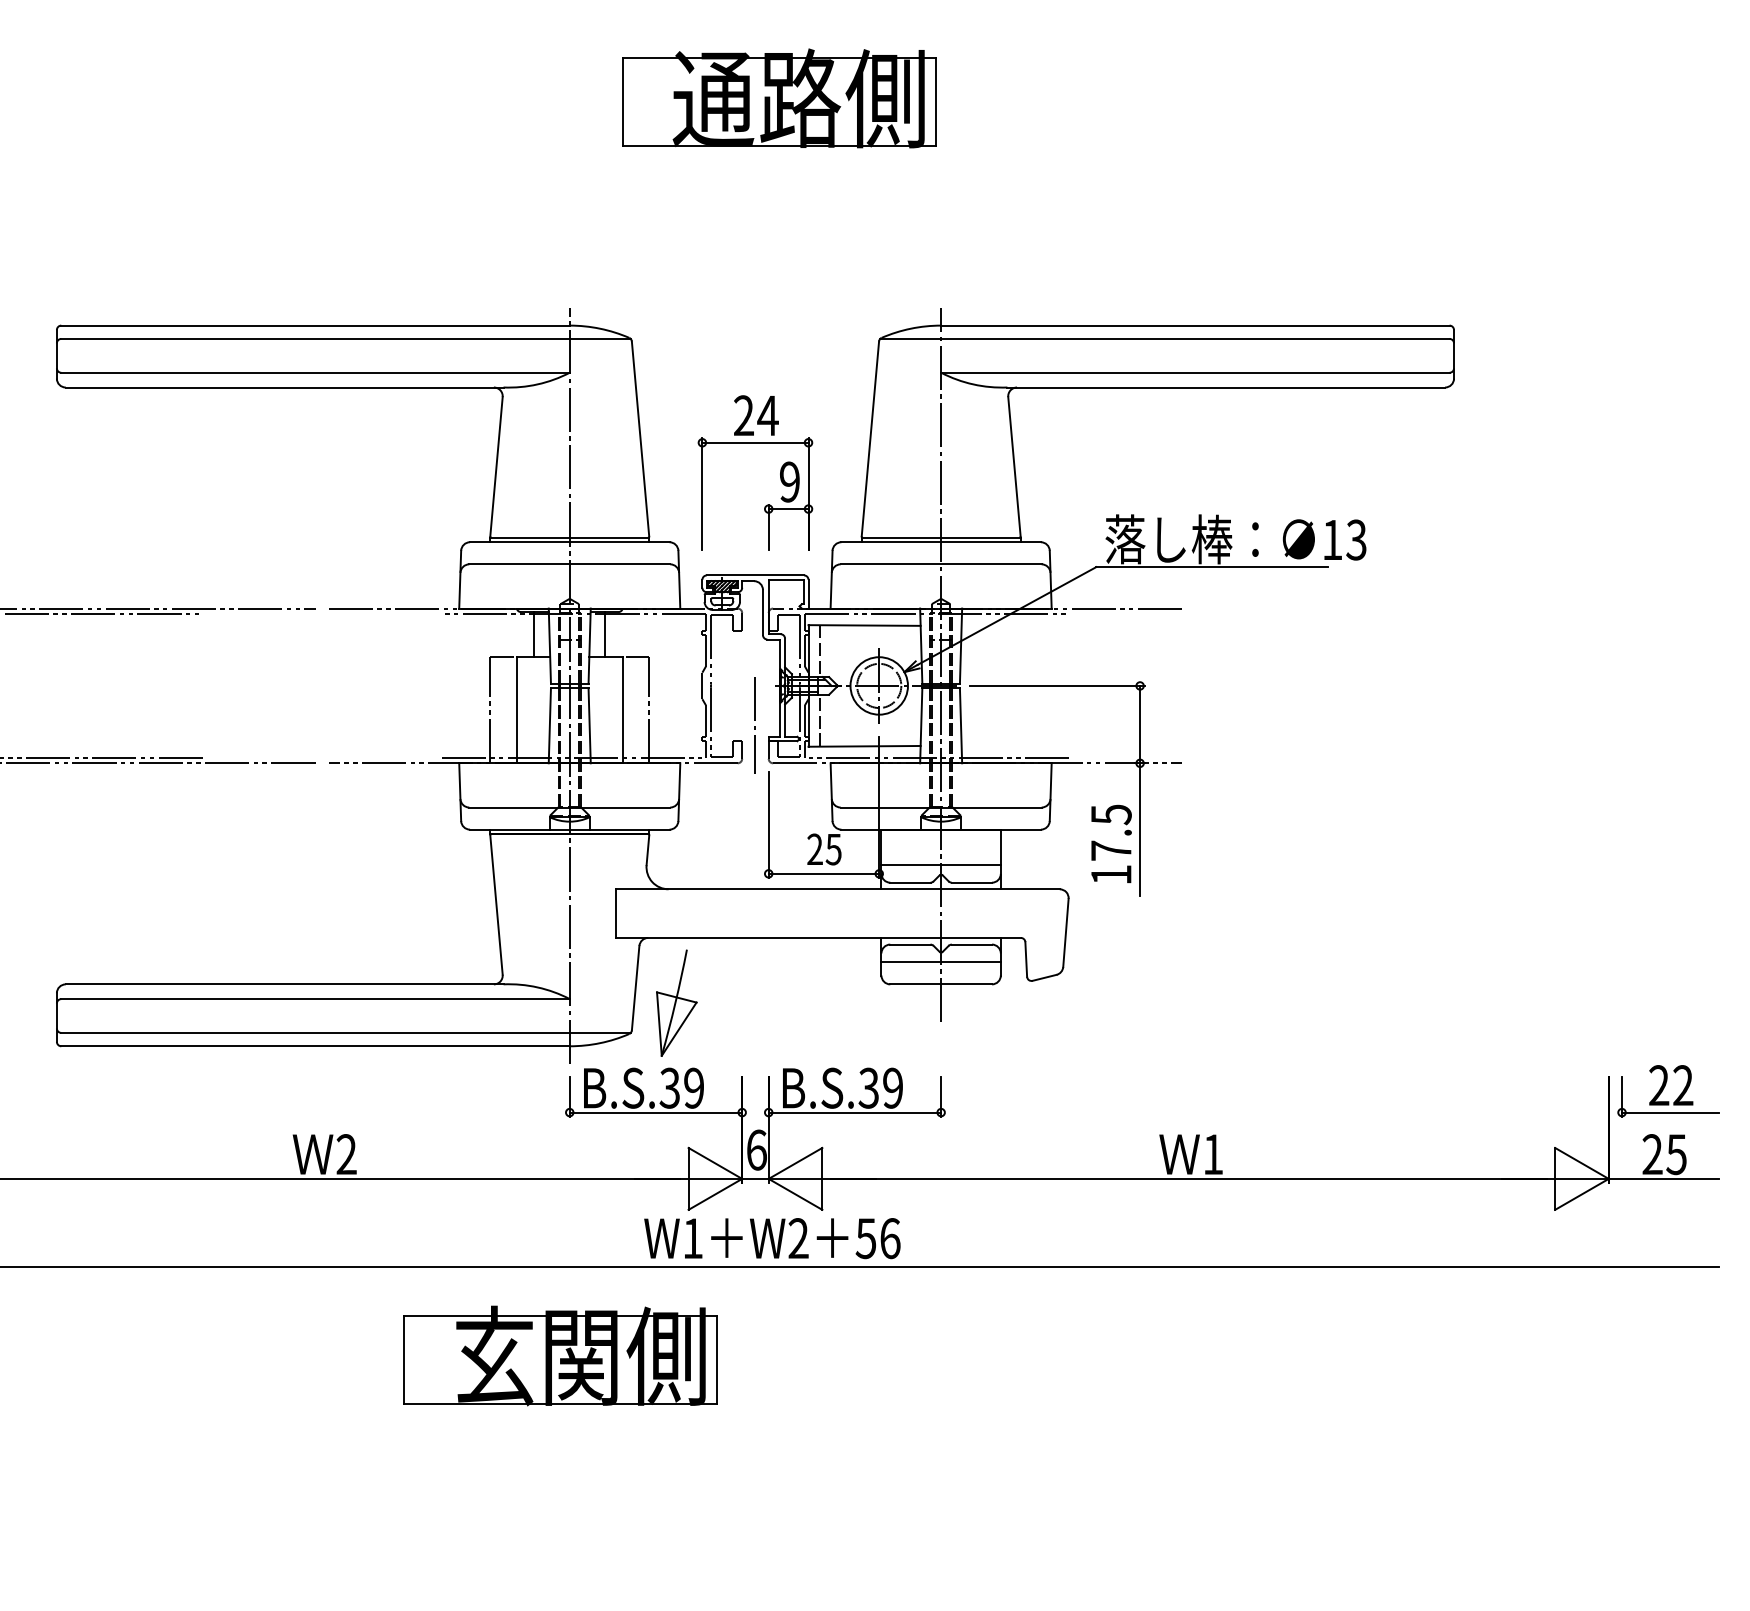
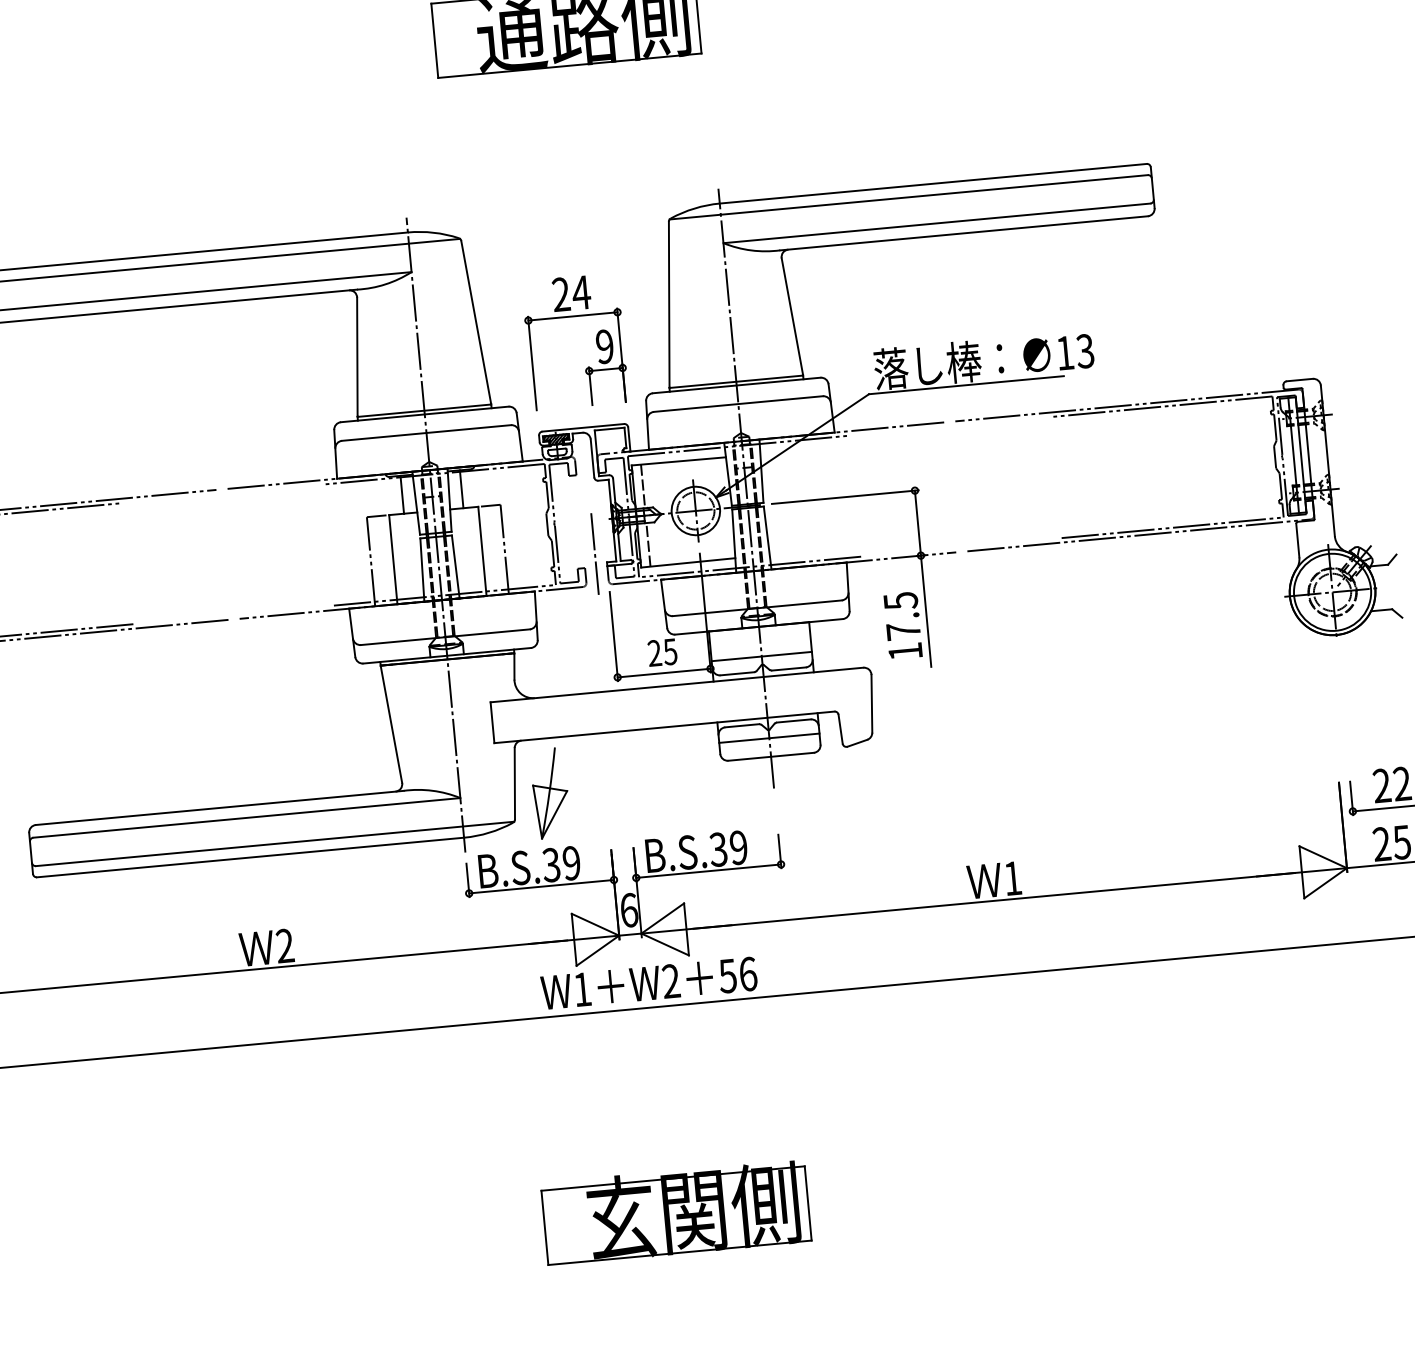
part: (1448, 757) -> (1179, 526), added
part: (560, 1355) -> (676, 1212), moved

